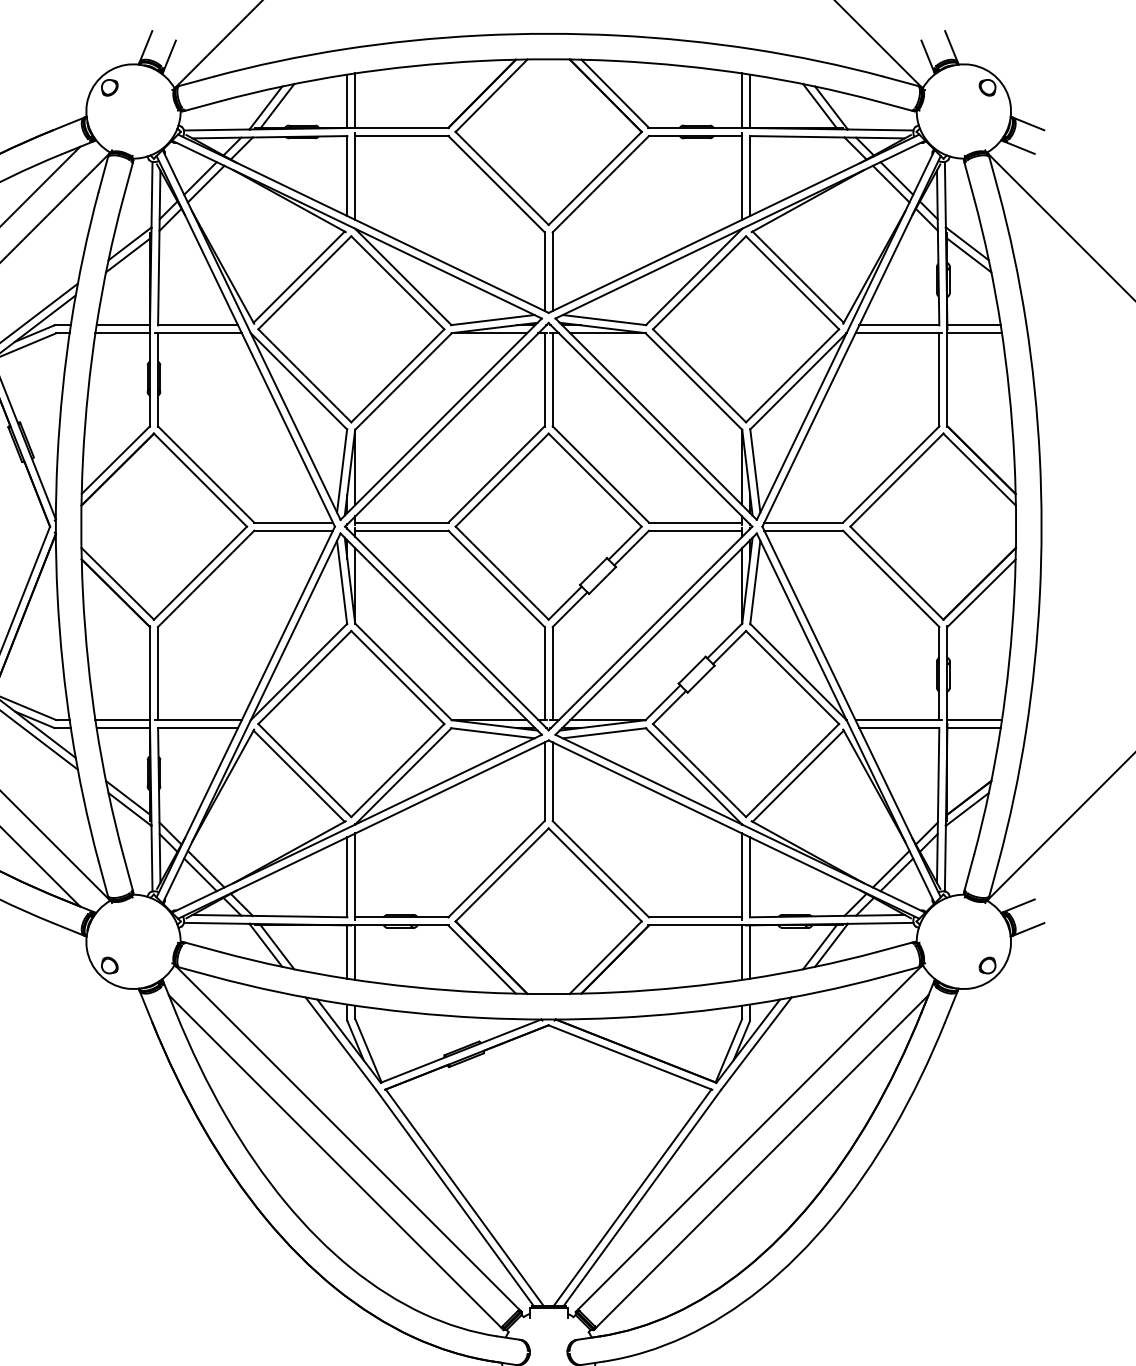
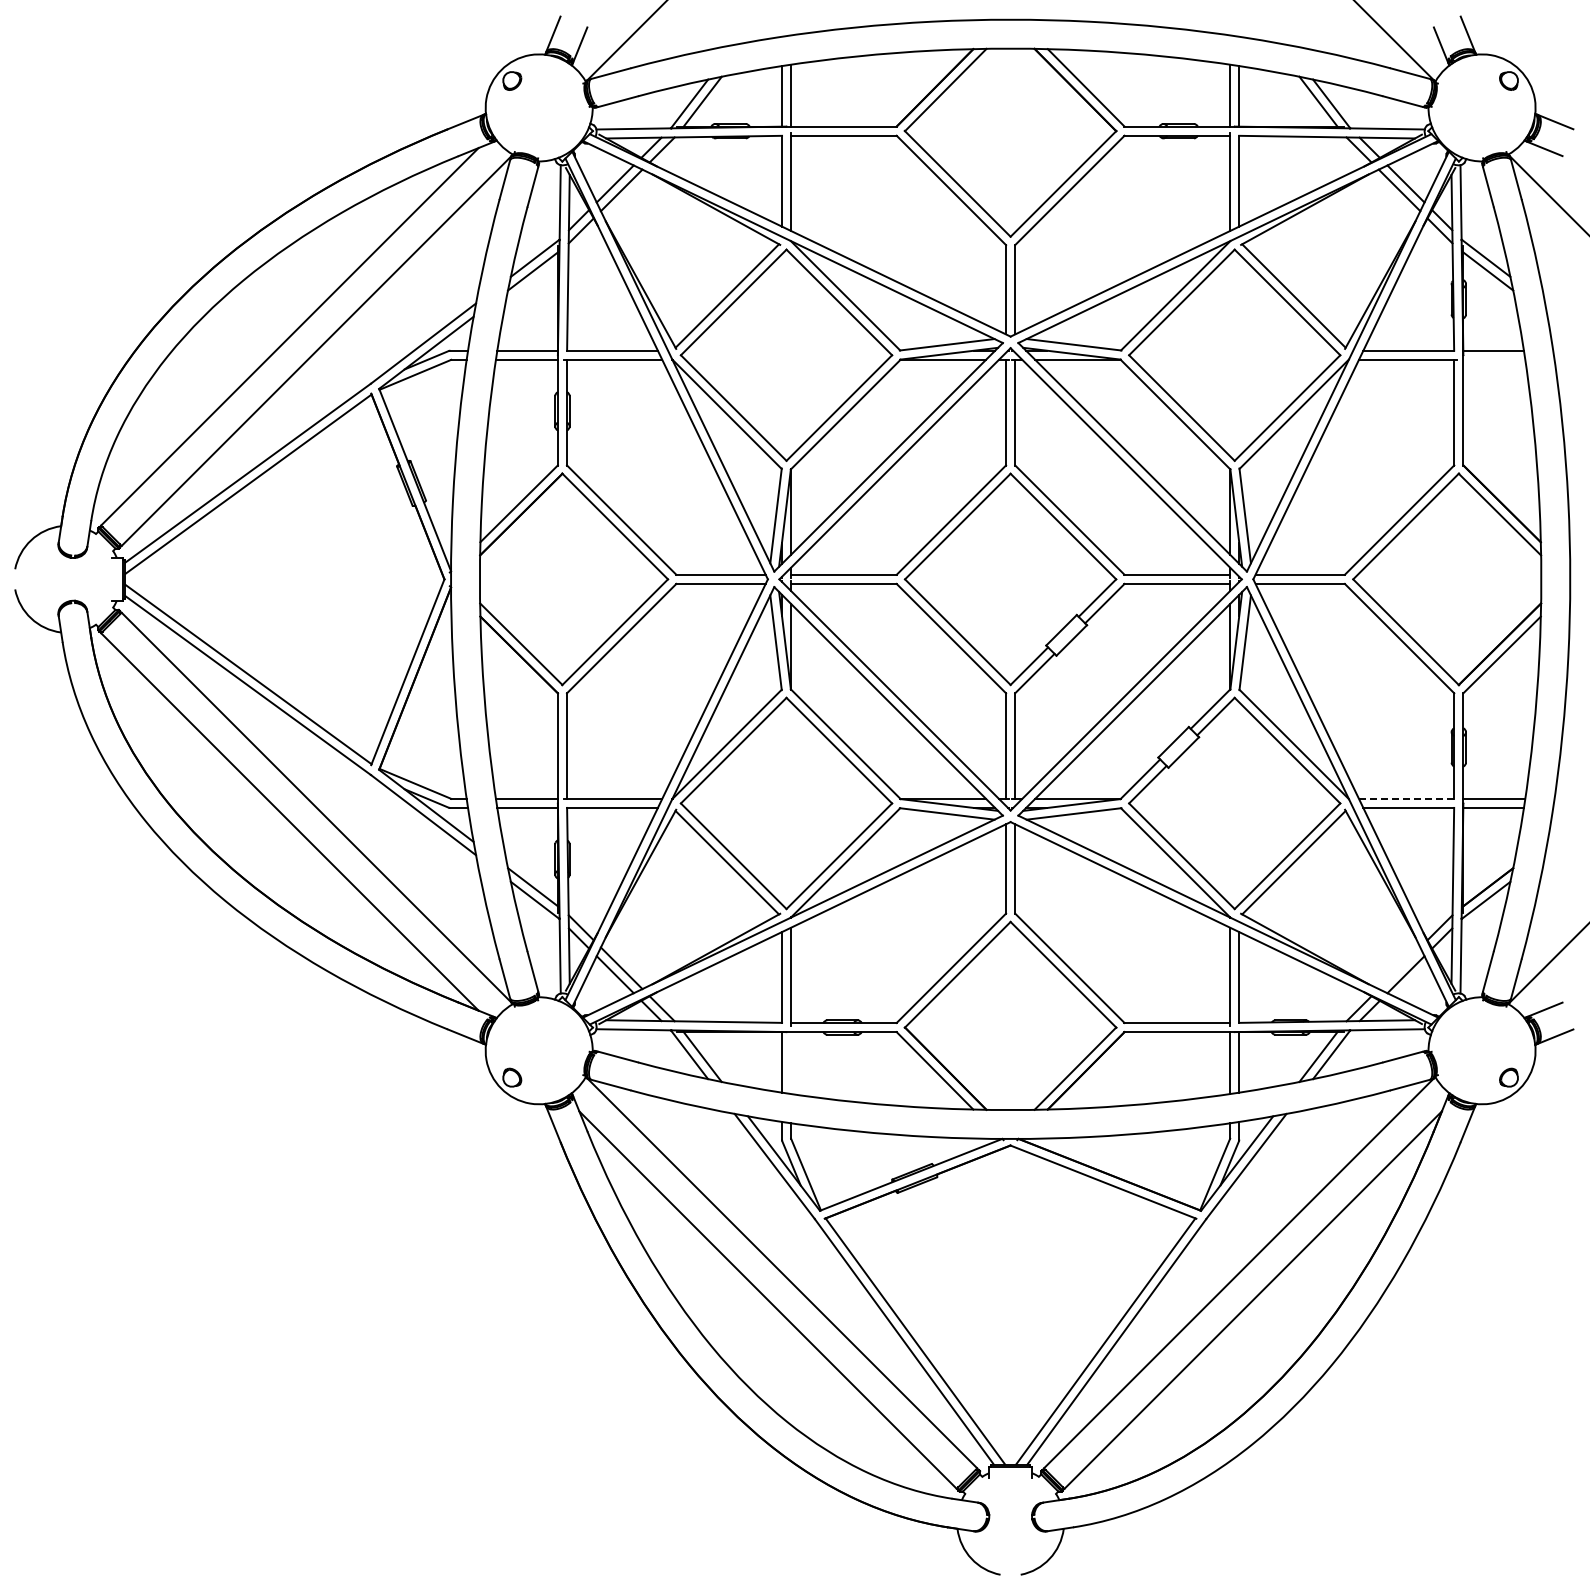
line: (974, 333) -> (1494, 359), removed
line: (899, 719) -> (1408, 798), solid -> dashed
line: (891, 869) -> (1399, 968), removed
line: (355, 953) -> (791, 1063), removed

